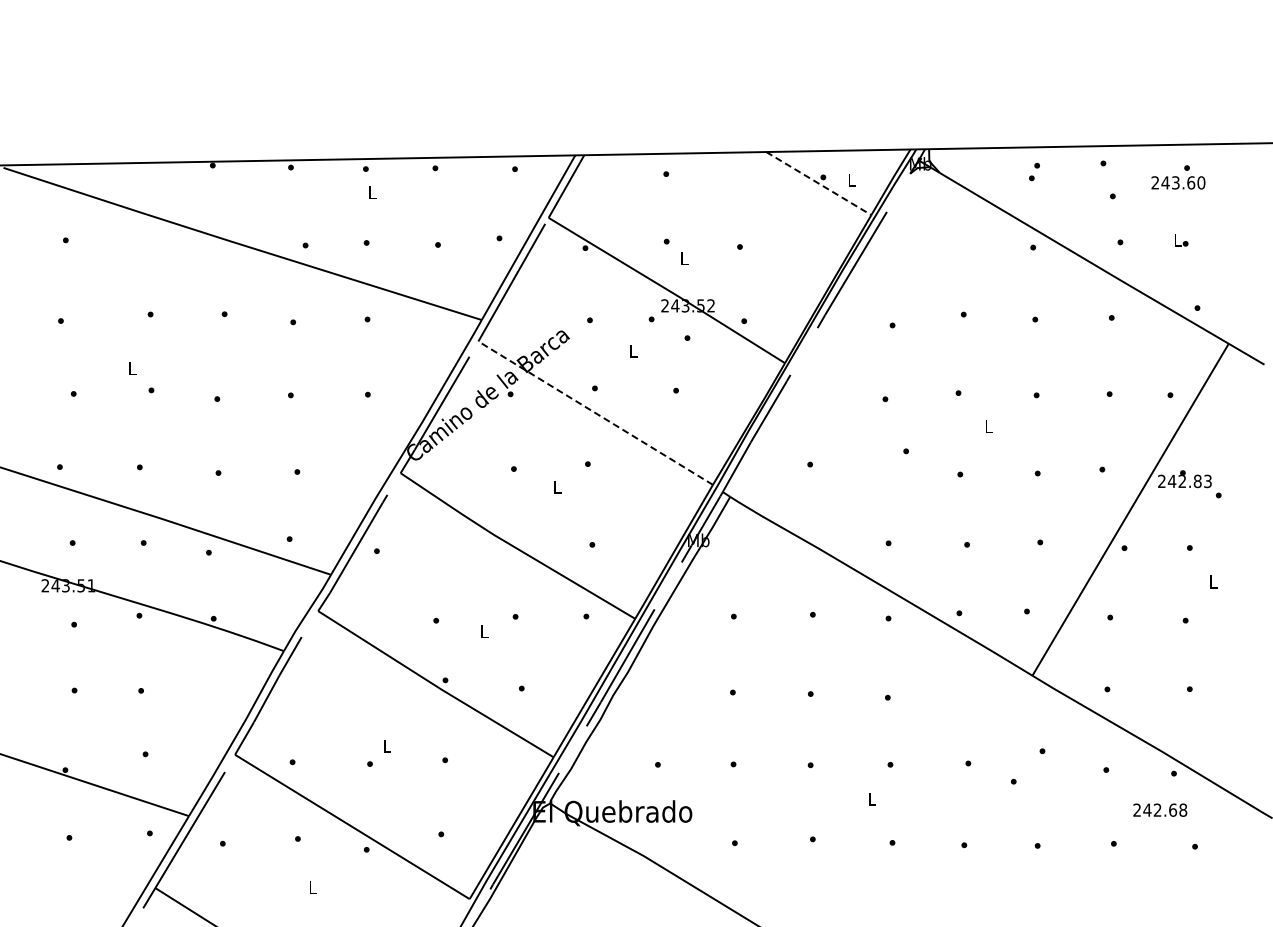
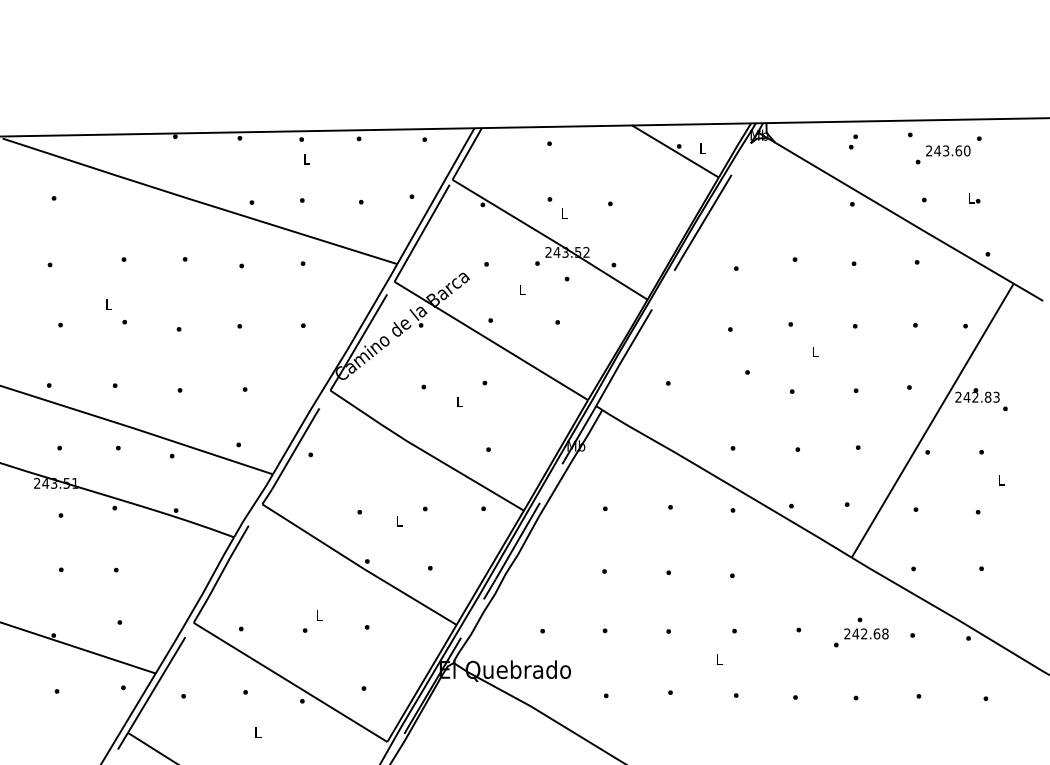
text: (1178, 182) -> (948, 150), moved
line: (819, 183) -> (676, 151), dashed -> solid
line: (596, 413) -> (491, 341), dashed -> solid
text: (1160, 809) -> (866, 633), moved

